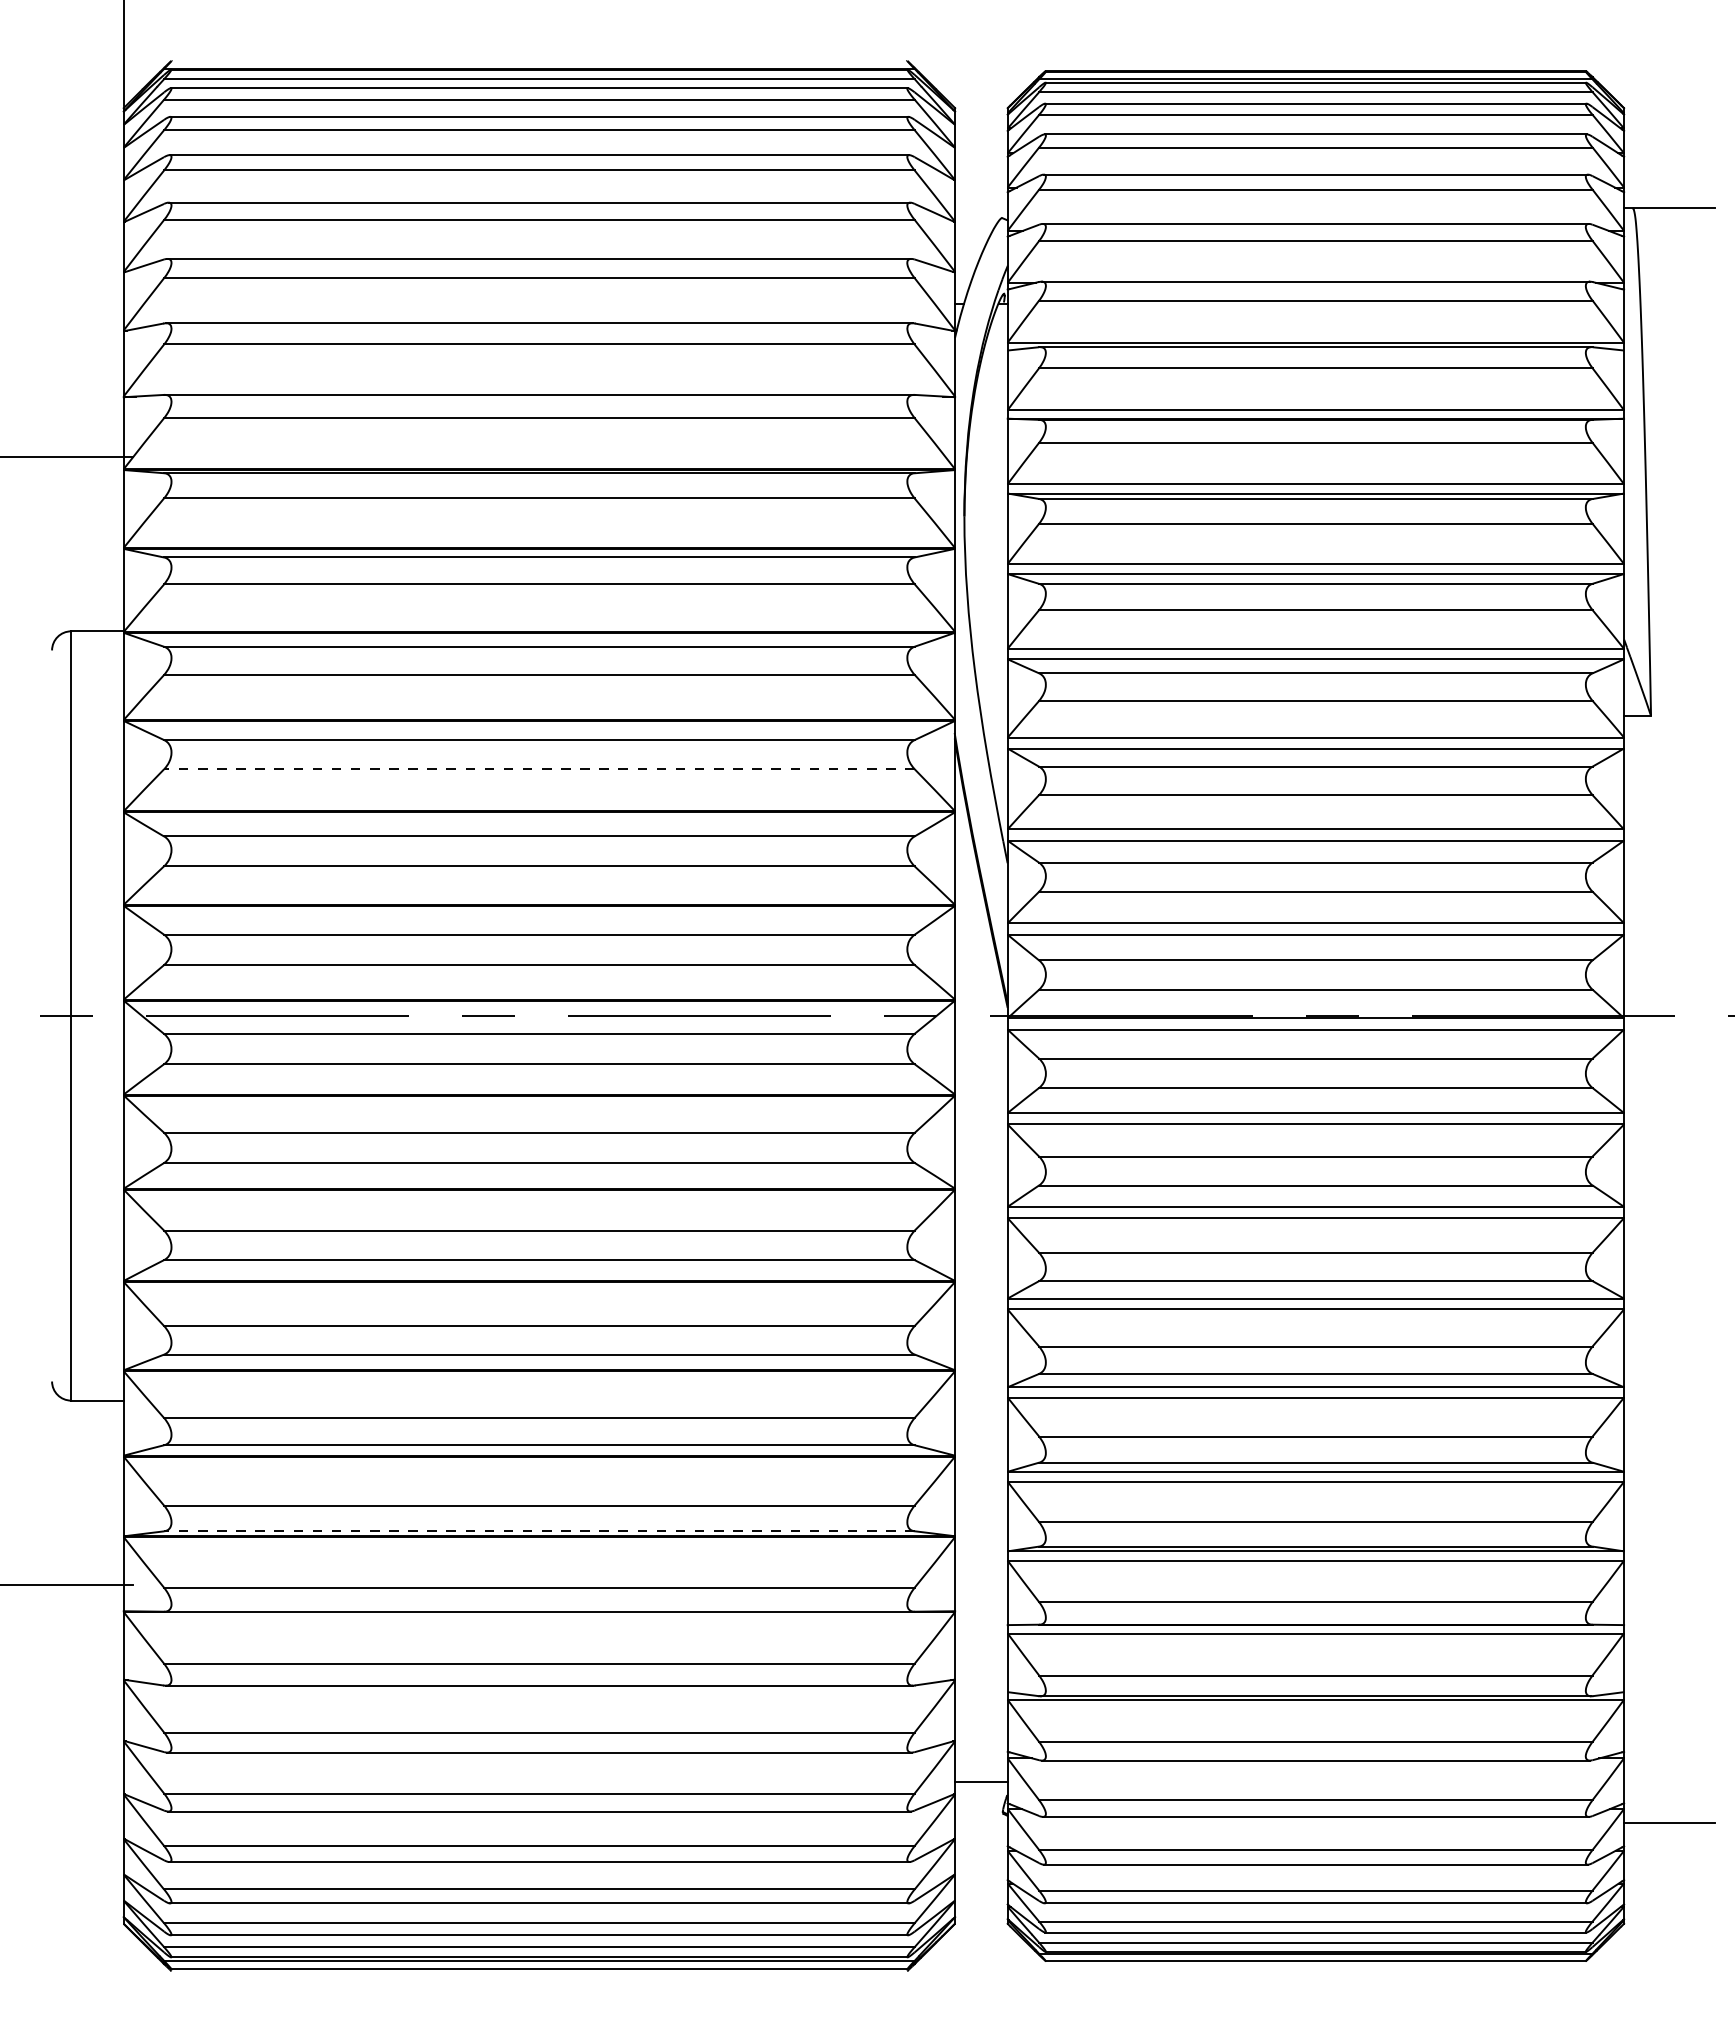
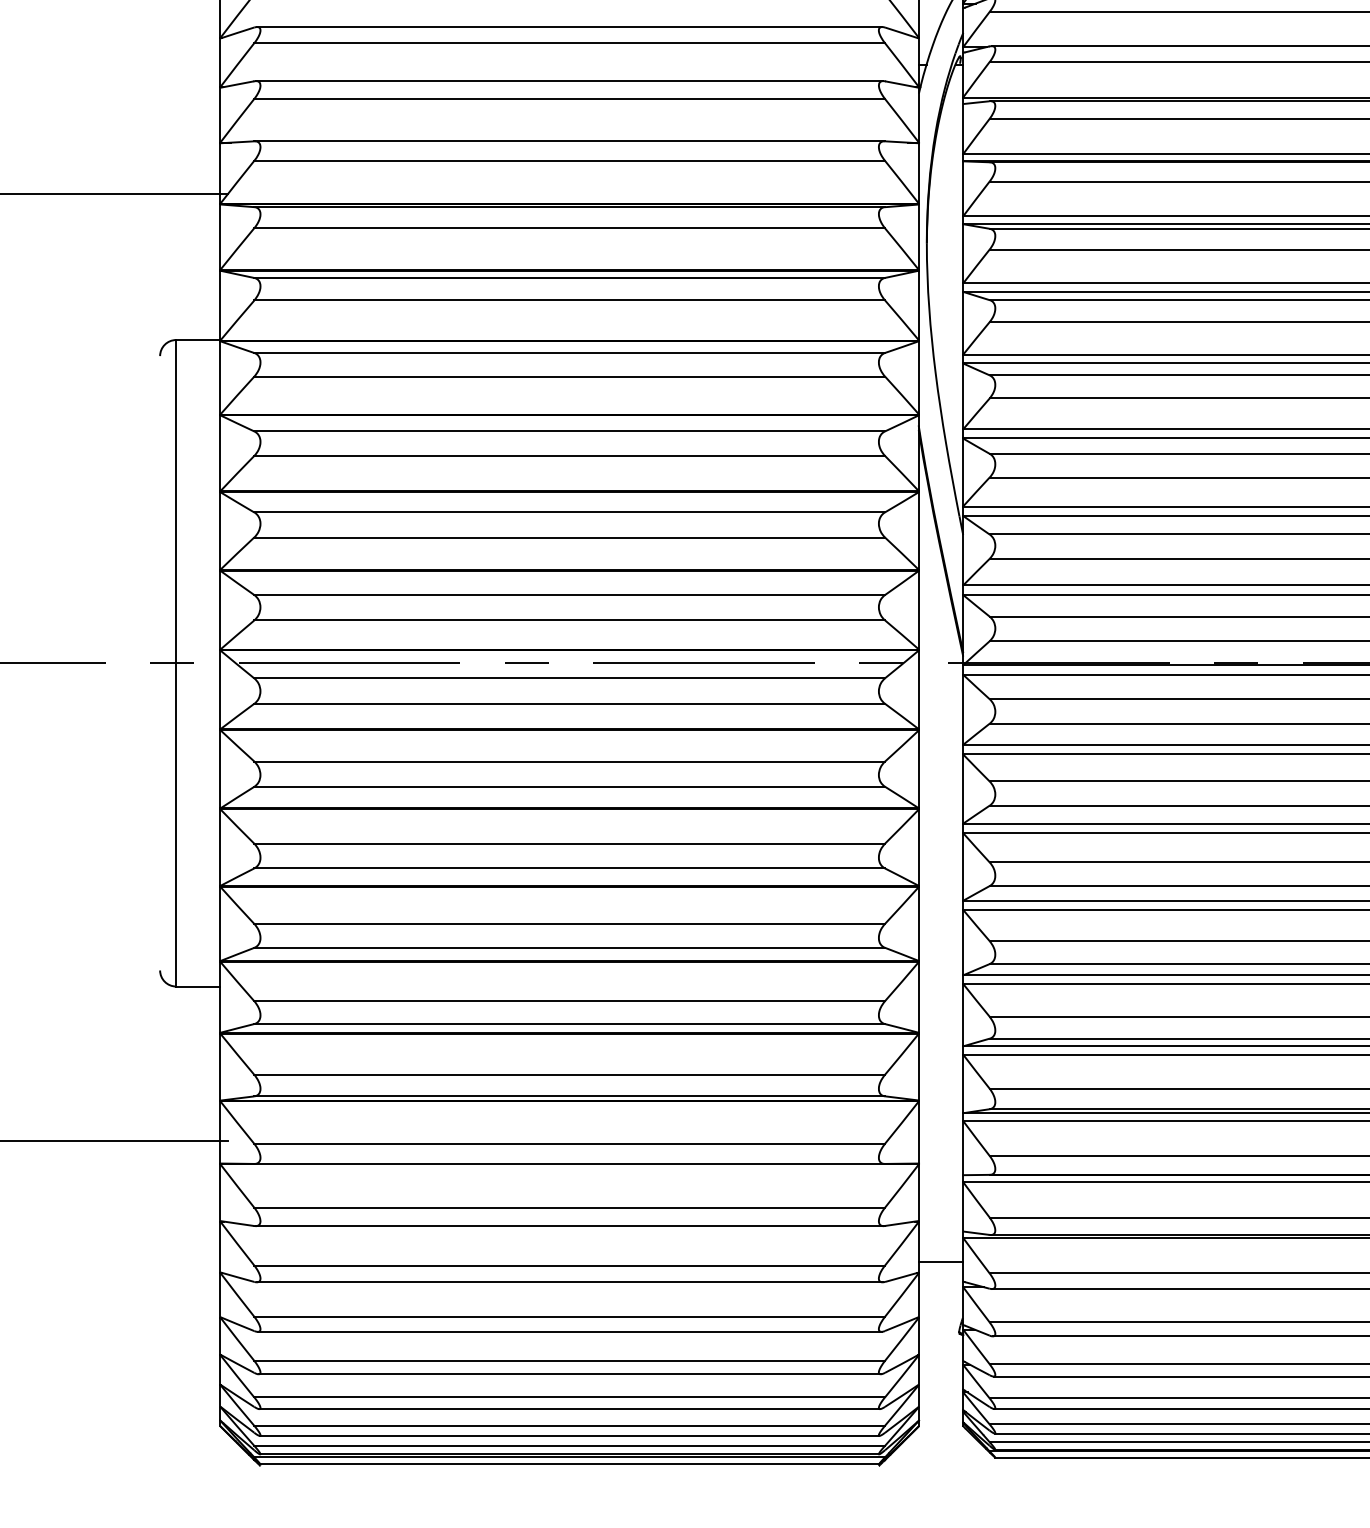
line: (538, 769) -> (568, 456), dashed -> solid
line: (538, 1531) -> (568, 1096), dashed -> solid
line: (981, 1781) -> (941, 1261), moved

